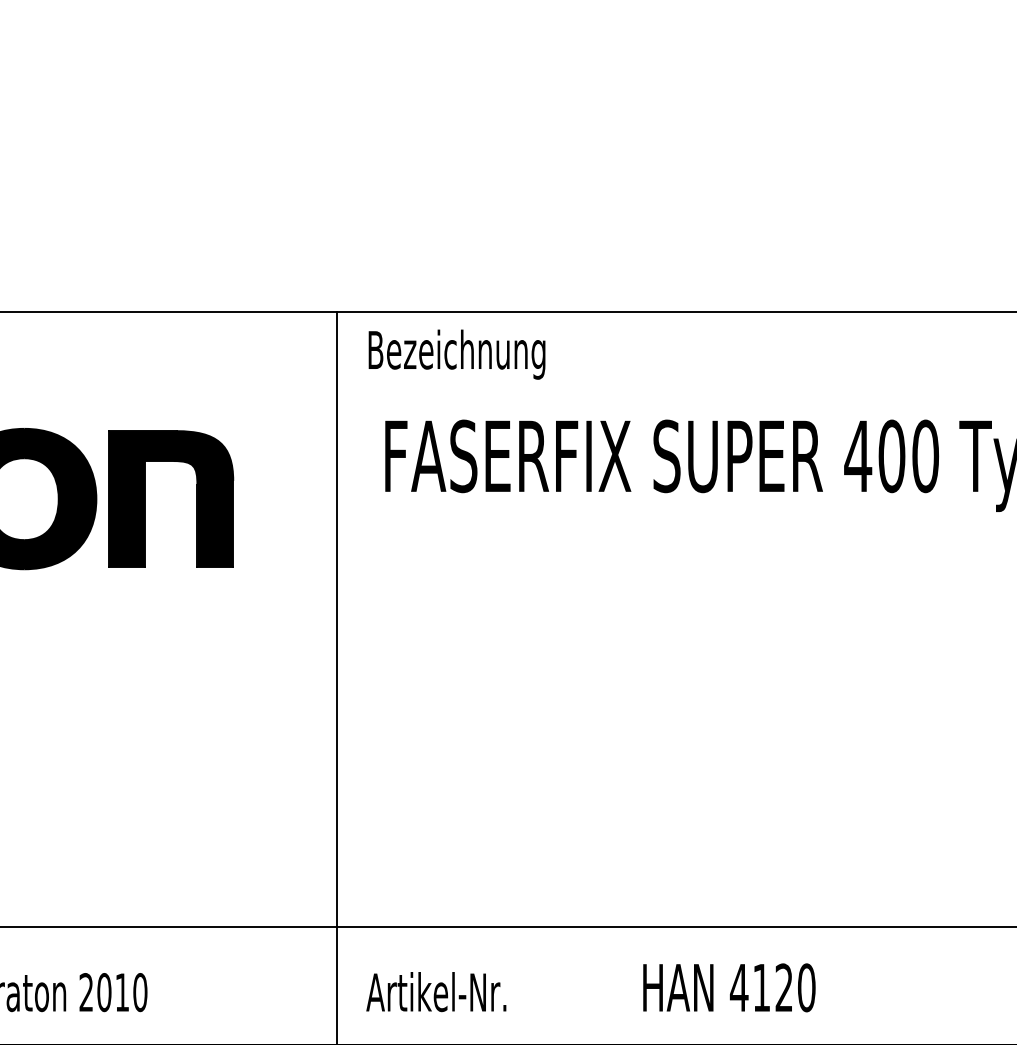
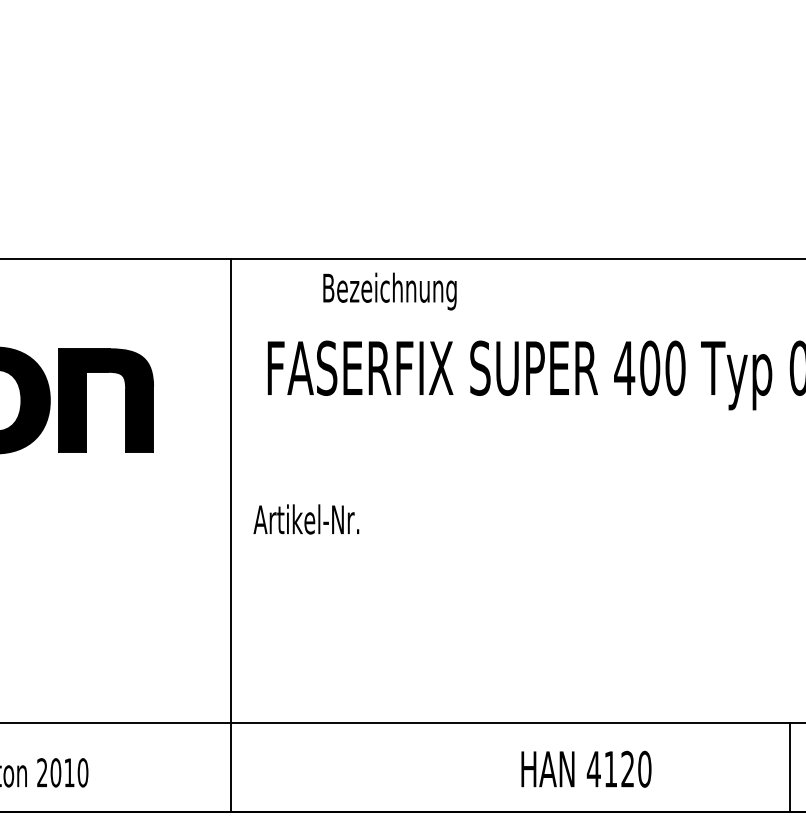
text: (456, 354) -> (389, 291), moved
text: (729, 986) -> (586, 768), moved
text: (436, 992) -> (306, 519), moved

